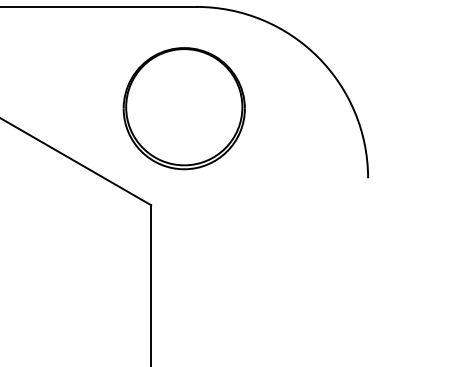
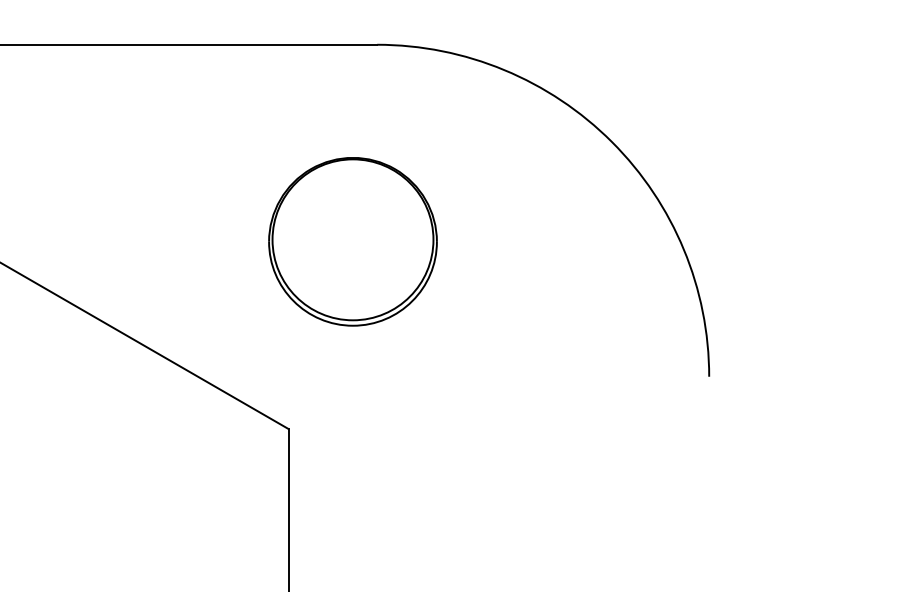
part: (184, 108) -> (353, 241), size x0.71

